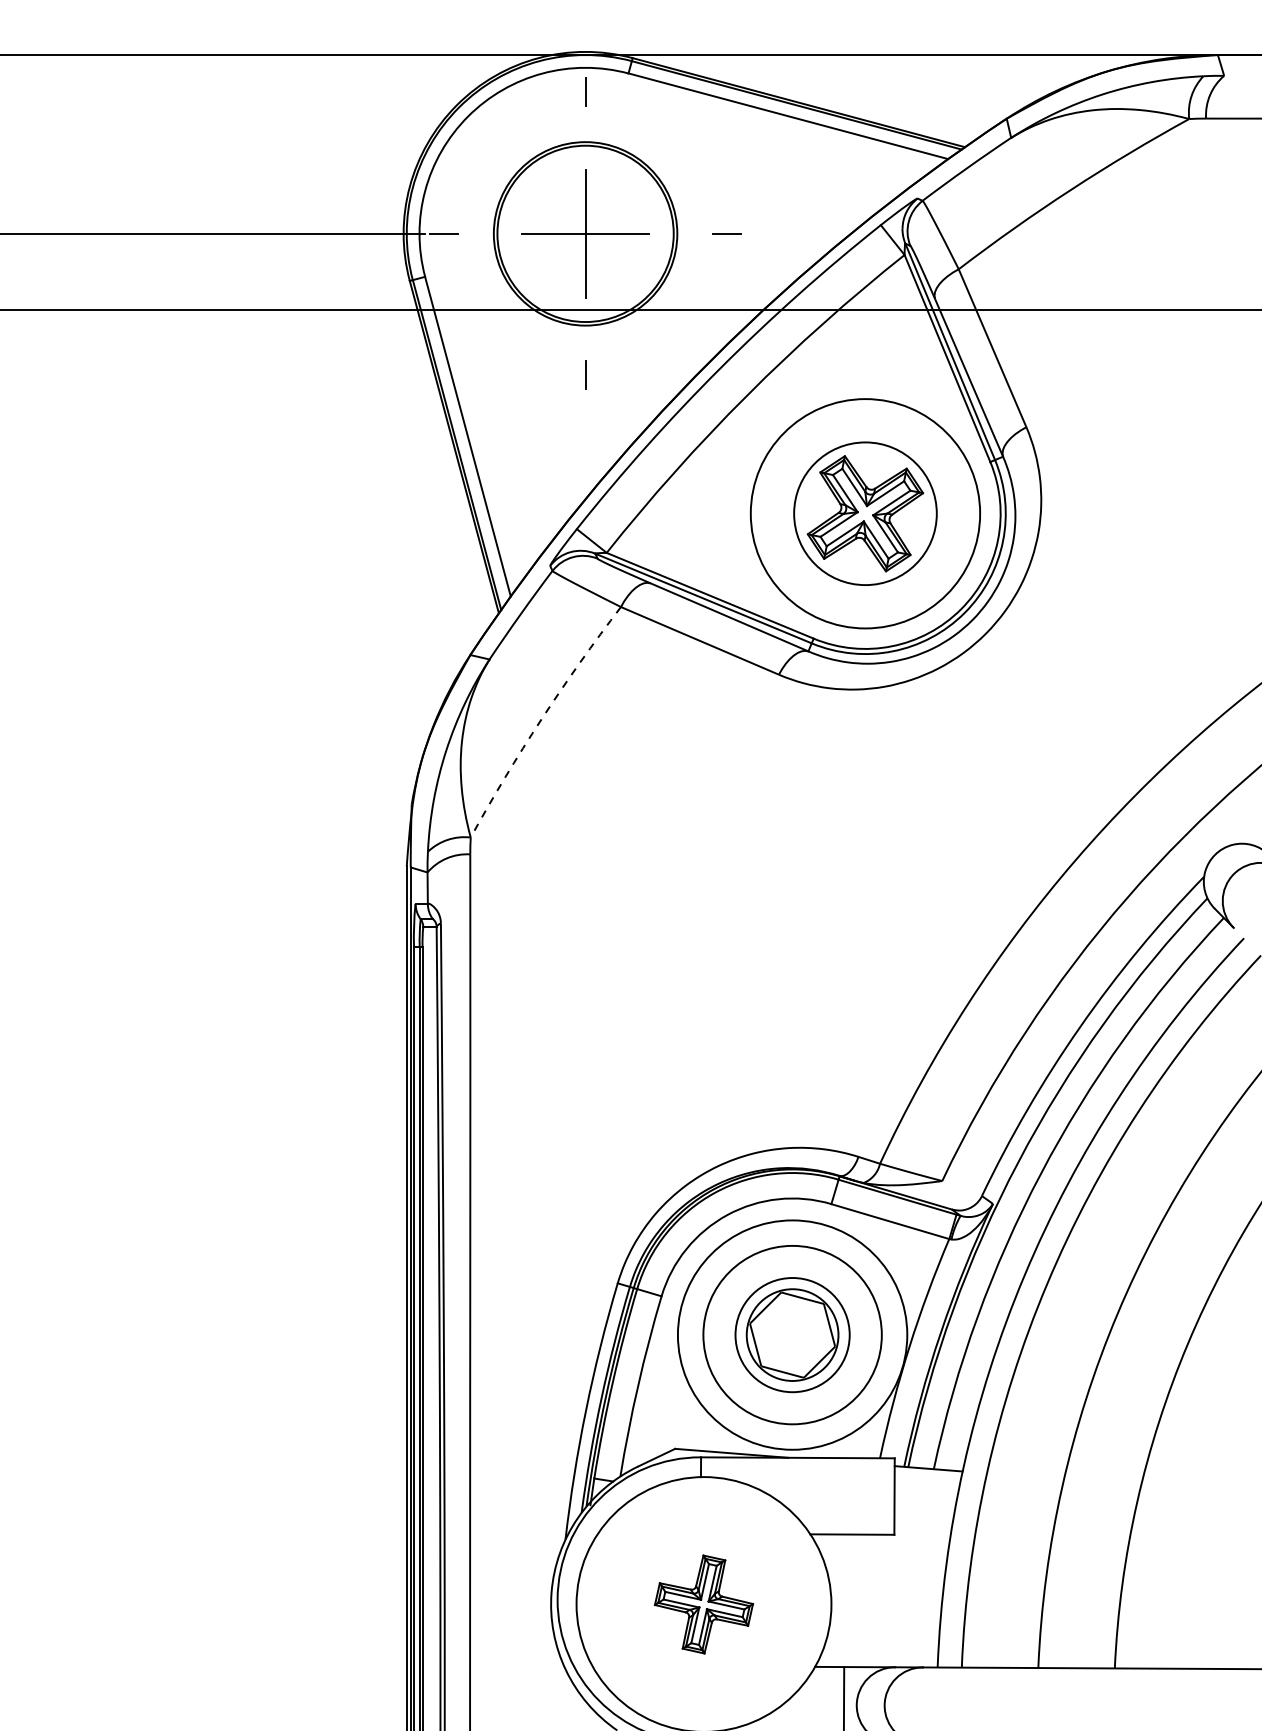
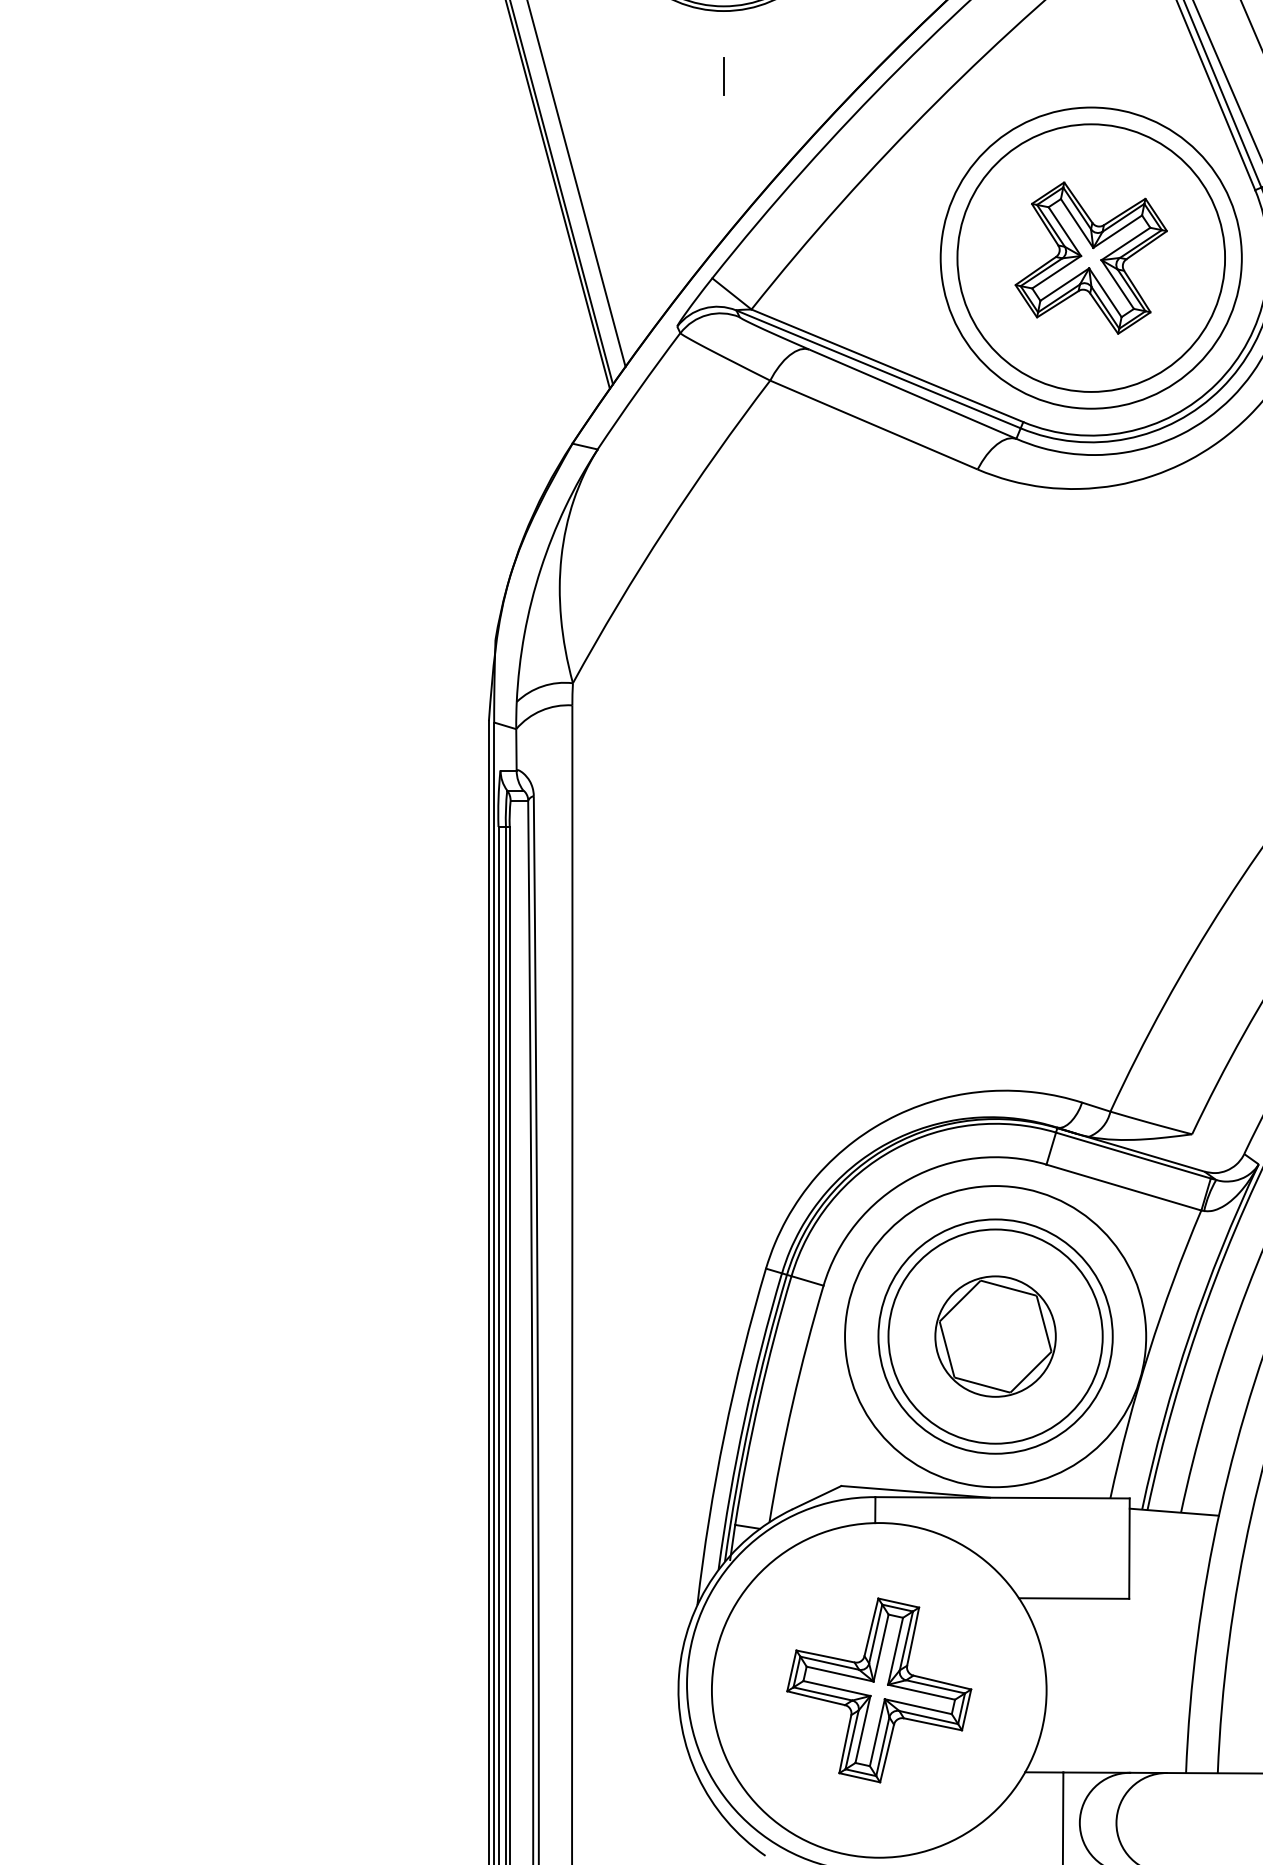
circle: (865, 513) -> (1091, 257), size x1.43
arc: (541, 719) -> (665, 528), dashed -> solid
circle: (792, 1334) -> (995, 1335), size x1.43
part: (703, 1604) -> (878, 1690), size x1.43

